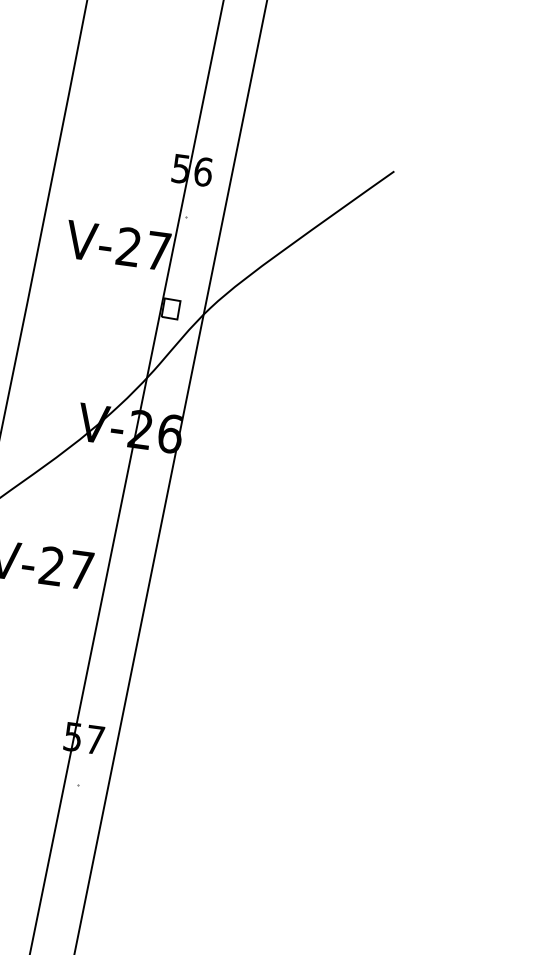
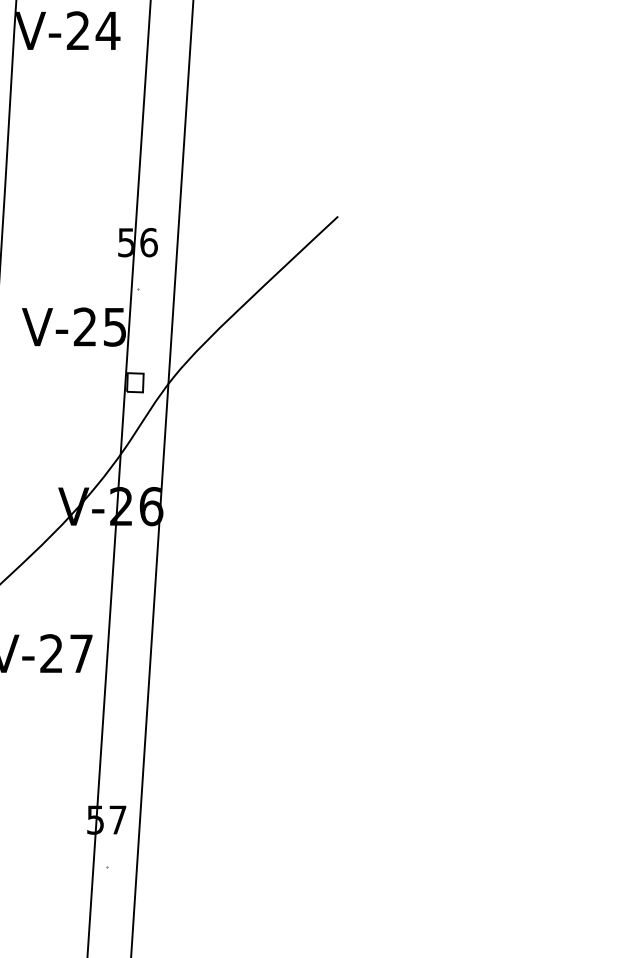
text: (158, 251) -> (115, 327), V-27 -> V-25

